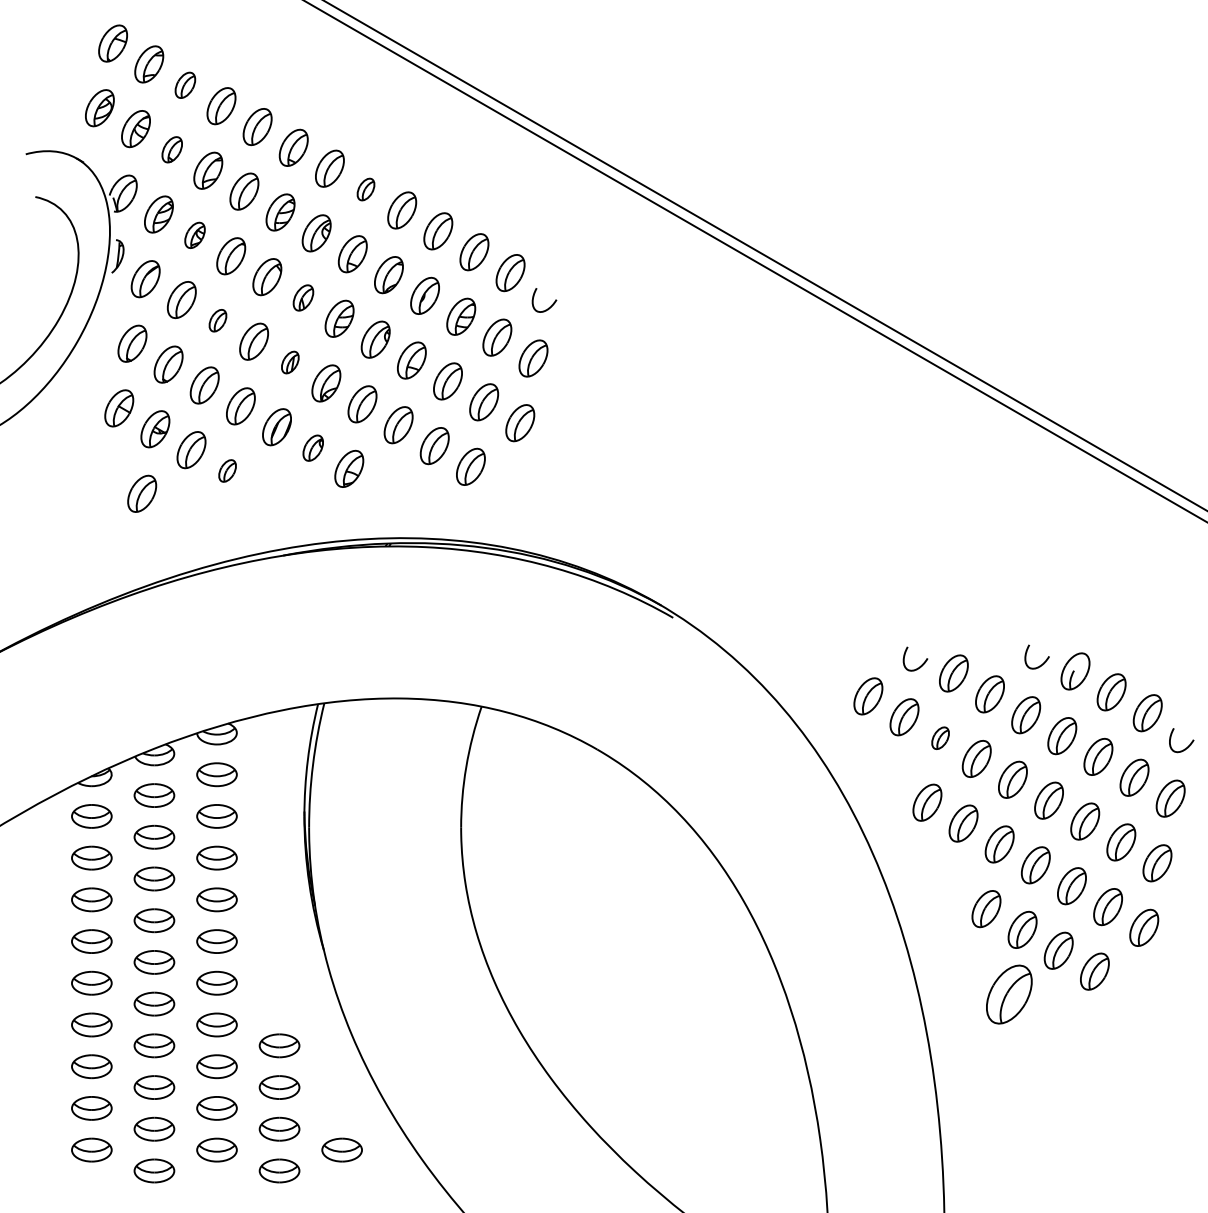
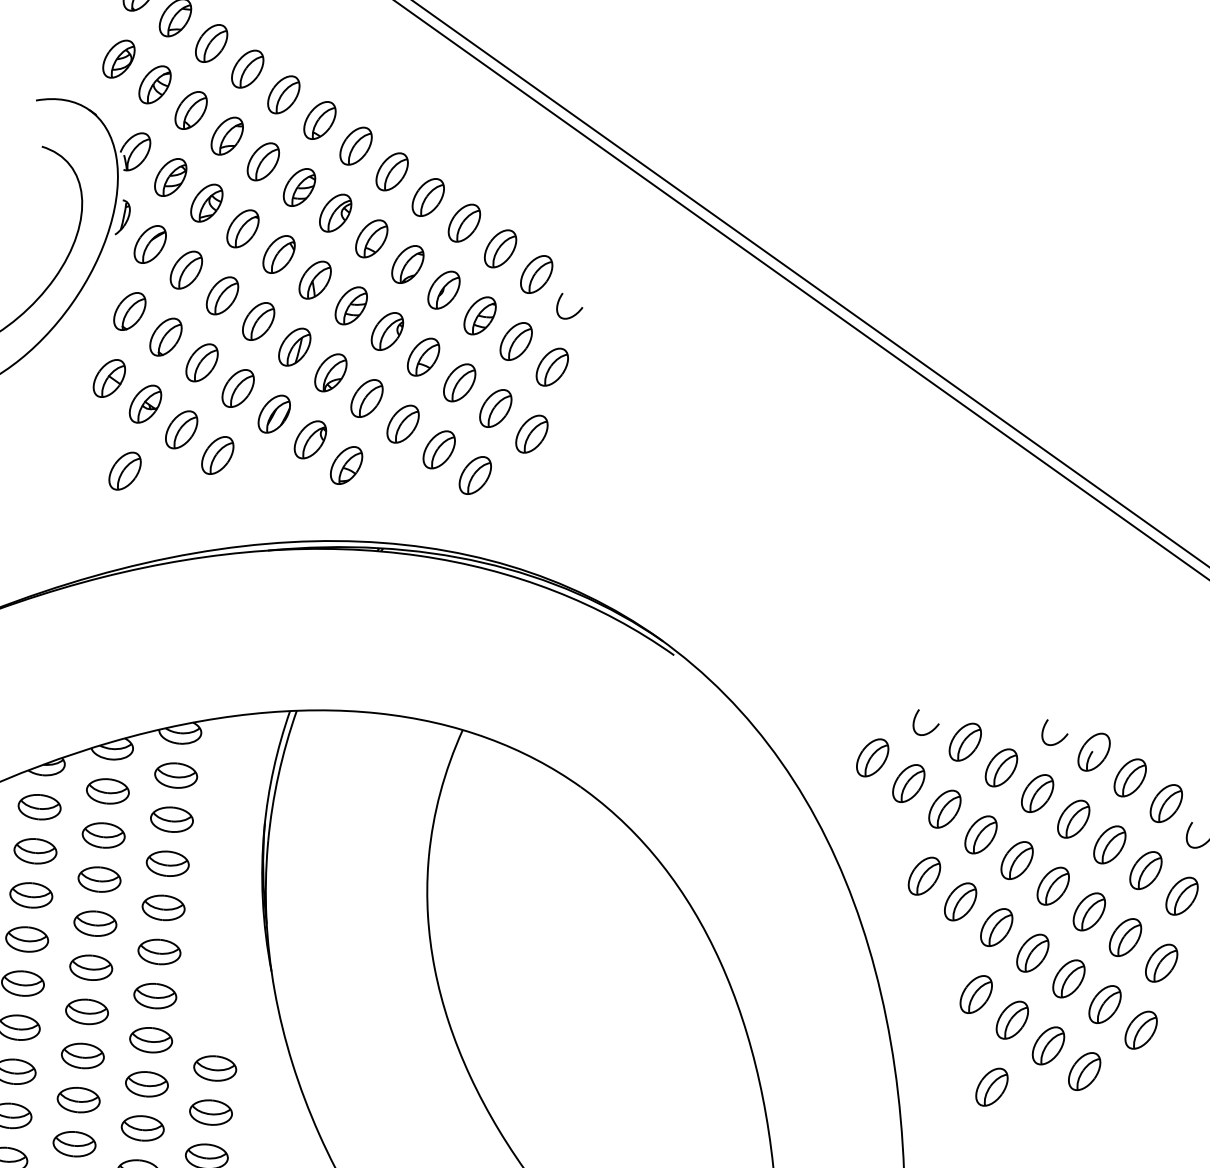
part: (185, 85) -> (211, 43), size x1.43
part: (172, 149) -> (191, 110), size x1.43
part: (365, 189) -> (391, 171), size x1.67
part: (194, 235) -> (206, 203), size x1.43
part: (303, 297) -> (315, 279), size x1.43
part: (217, 320) -> (222, 295), size x1.67
part: (290, 362) -> (295, 347), size x1.67
part: (313, 448) -> (310, 440), size x1.43
part: (227, 470) -> (217, 455), size x1.67
part: (940, 738) -> (944, 809), size x1.67
part: (1009, 994) -> (992, 1087), size x0.62

